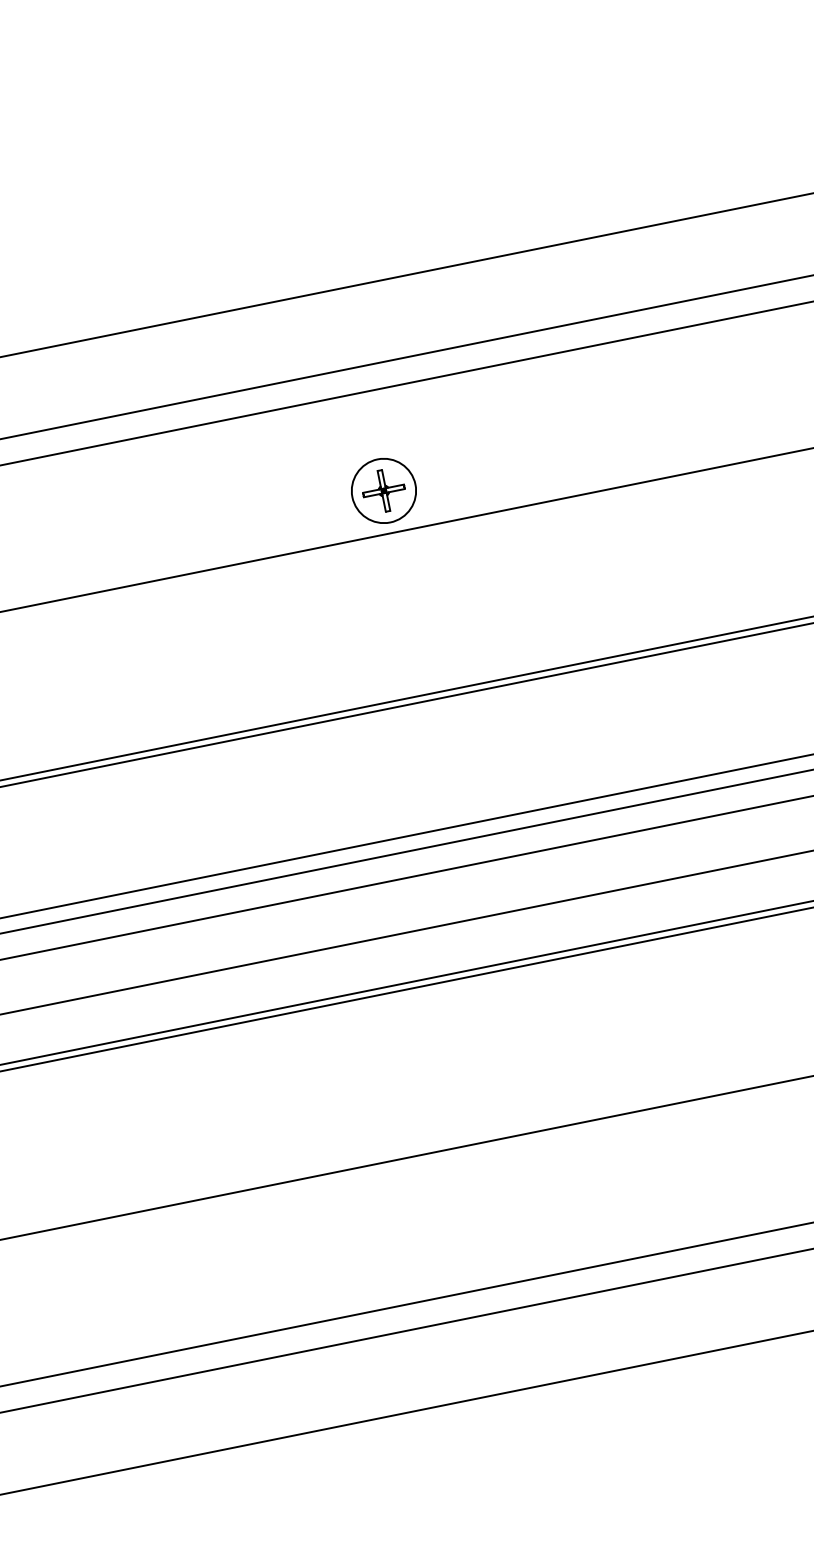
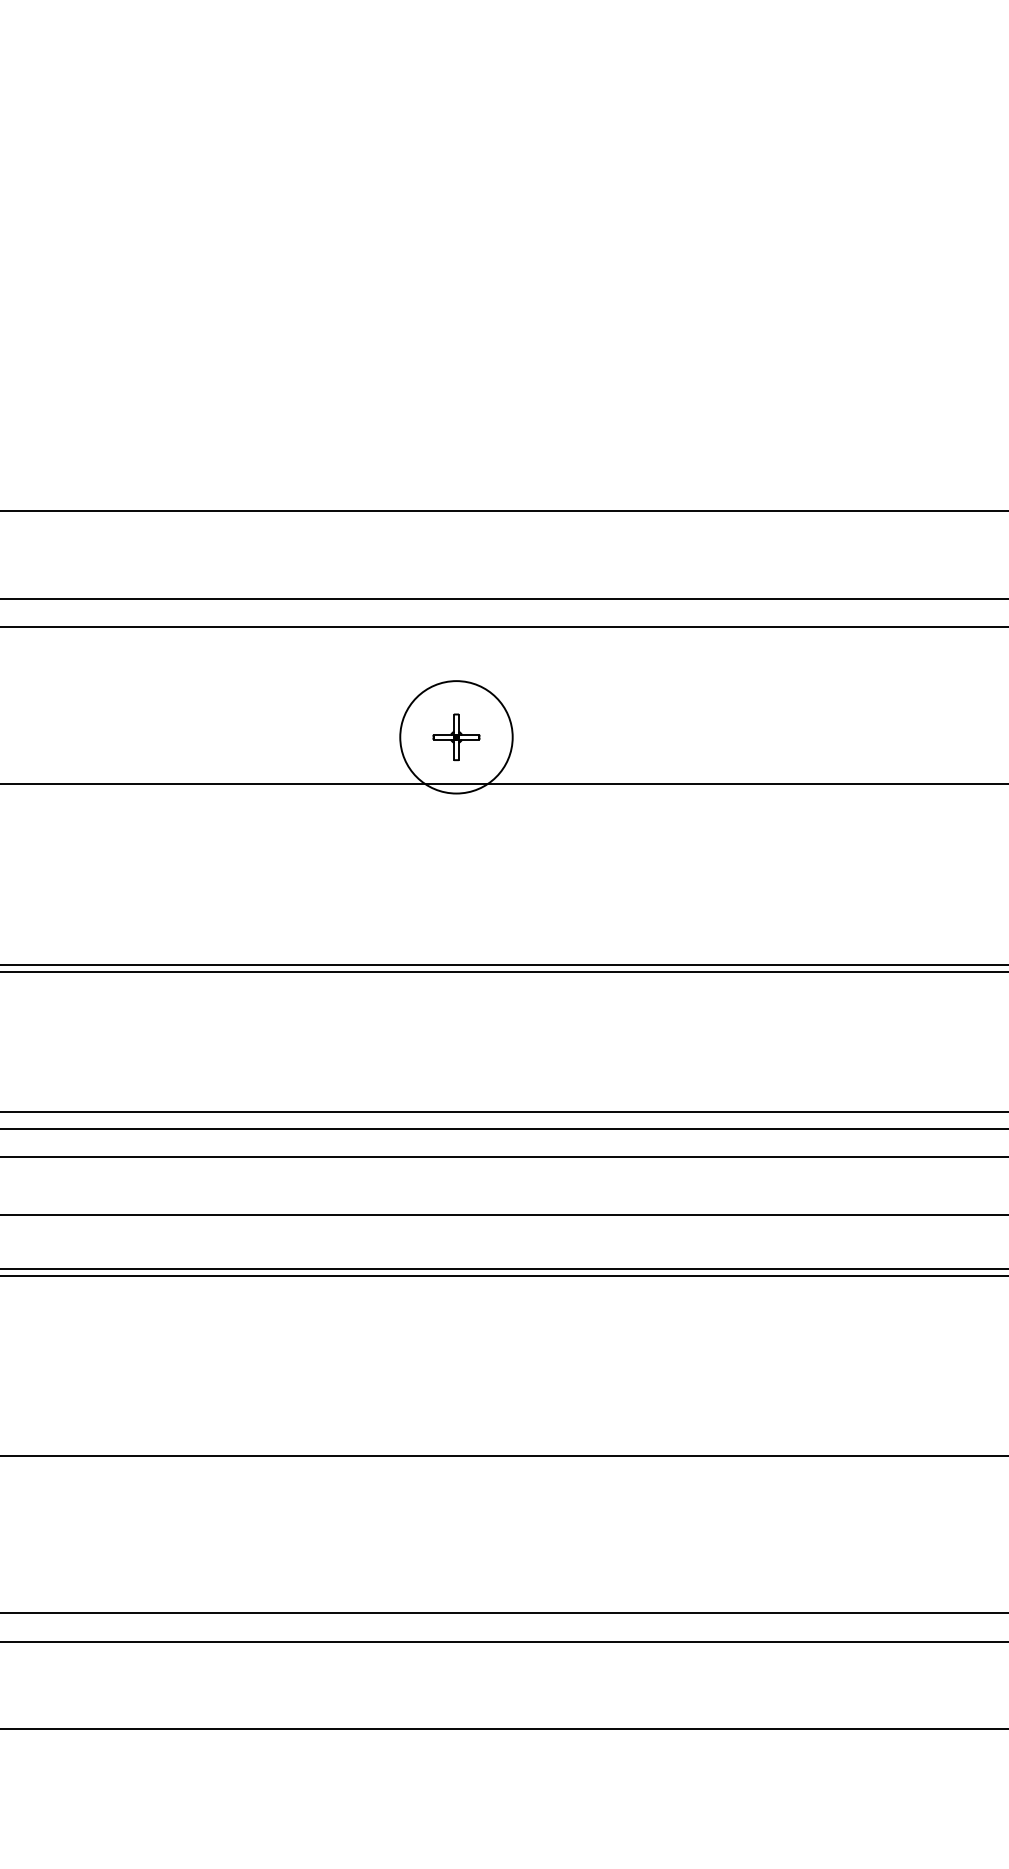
circle: (384, 491) -> (456, 737), size x1.6

